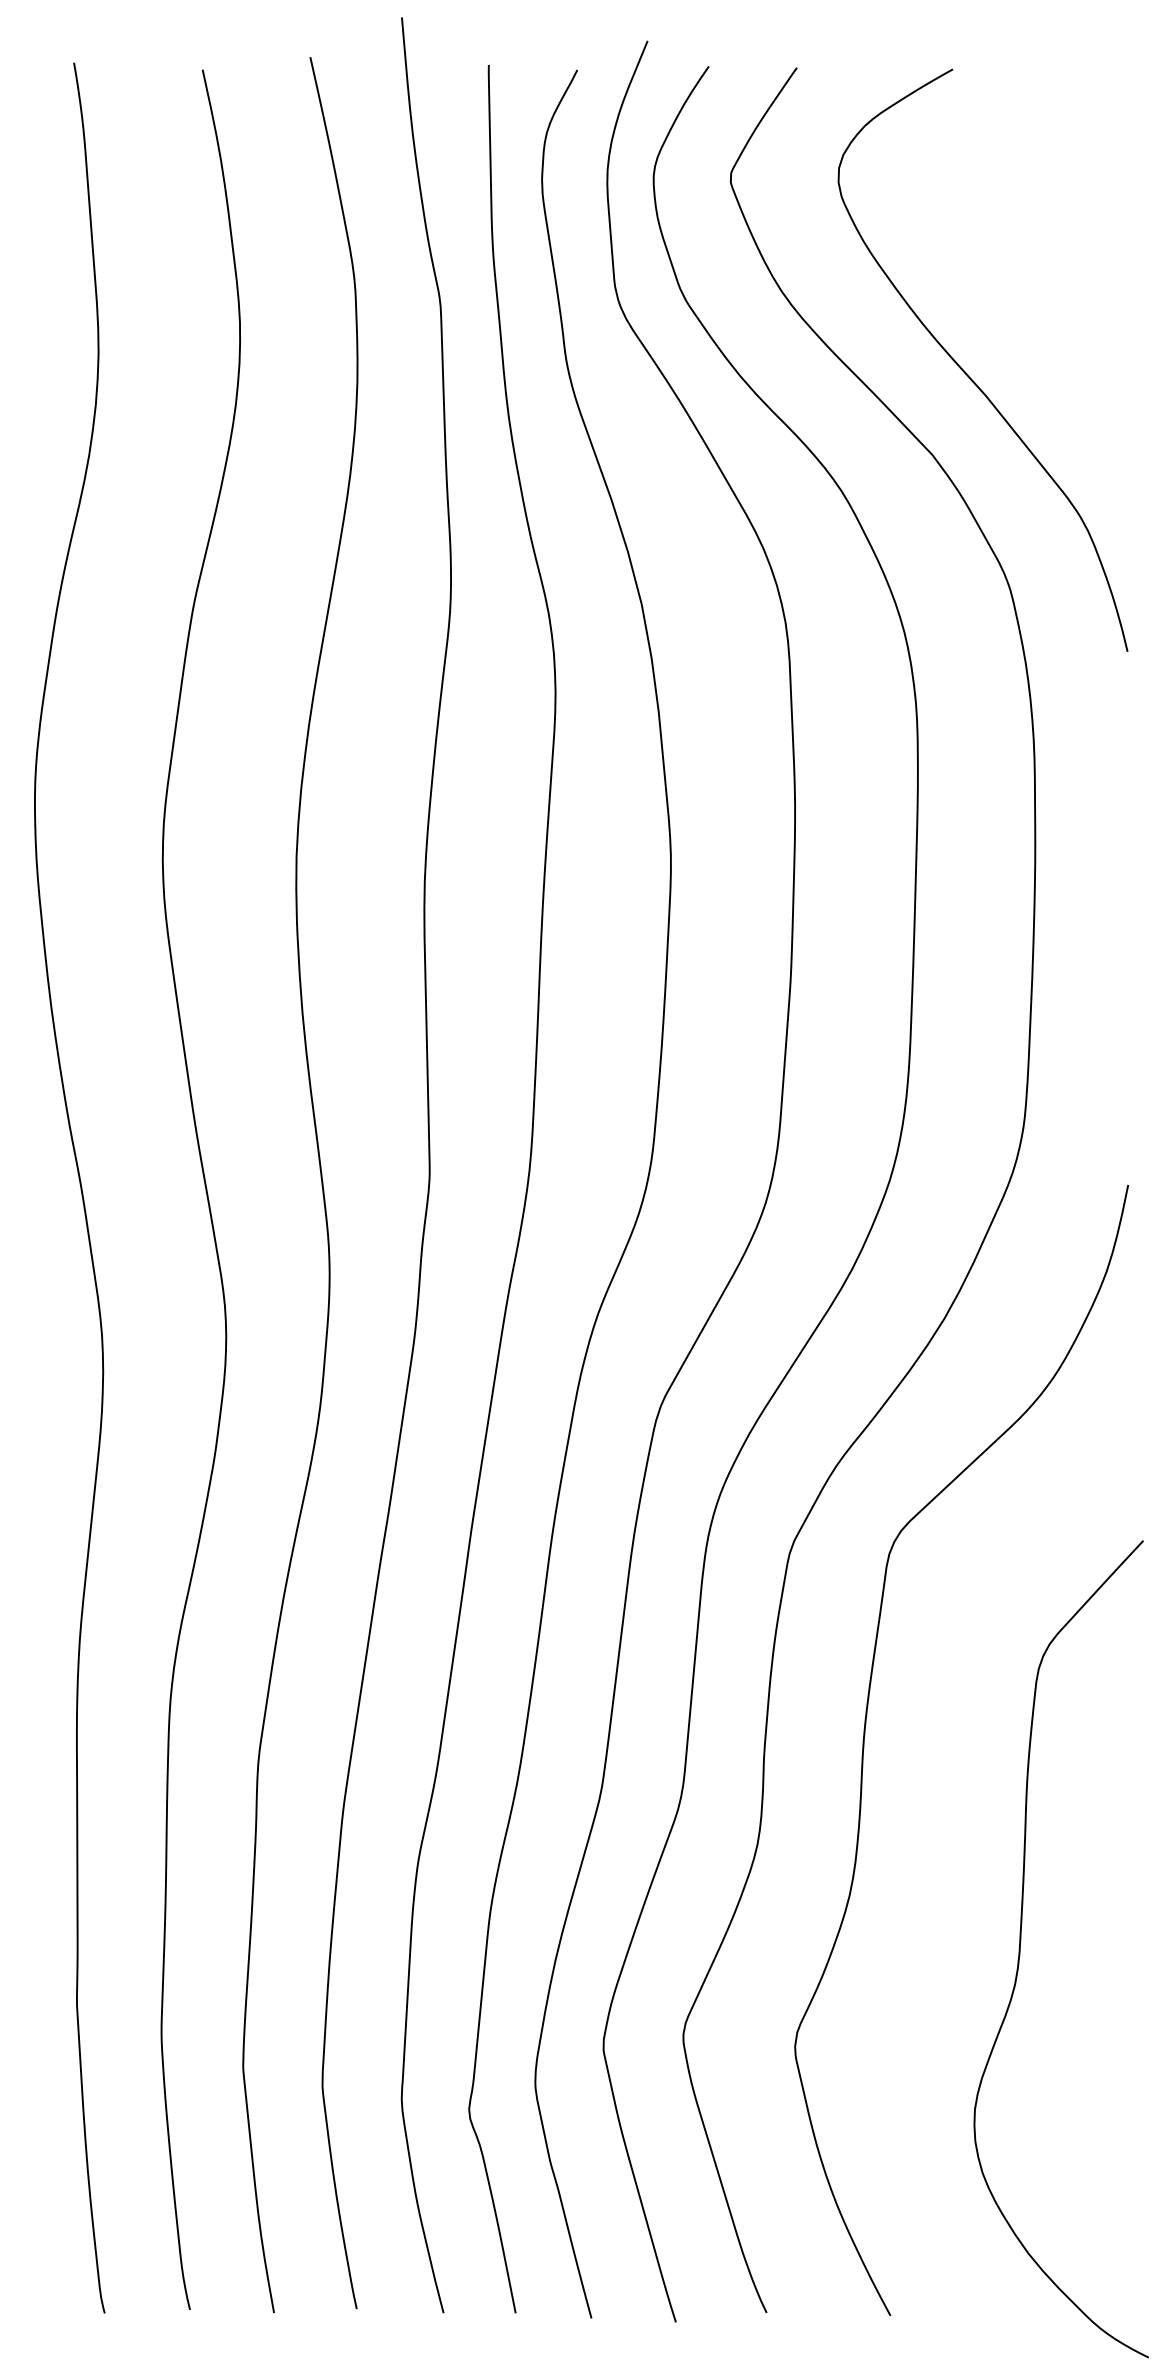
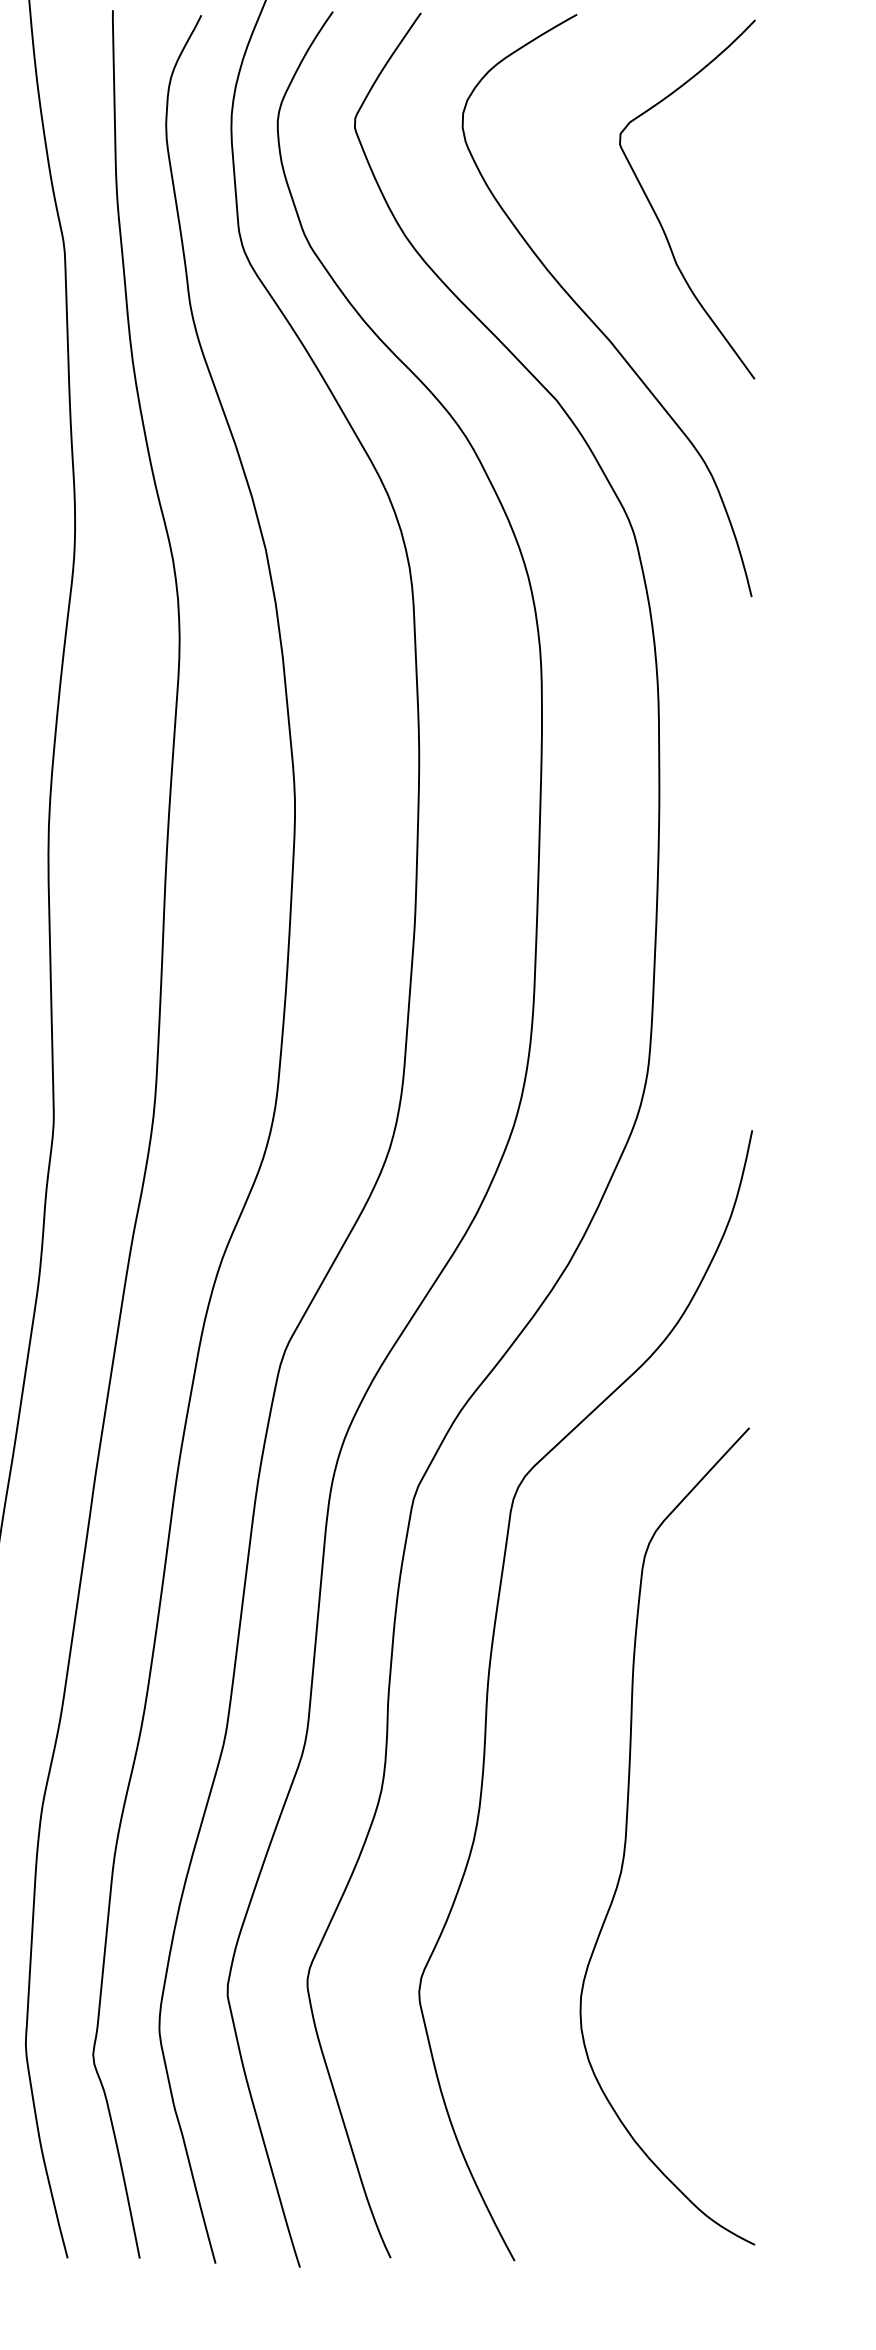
curve: (1033, 270) -> (657, 215), added
curve: (1021, 1941) -> (627, 1828), moved

